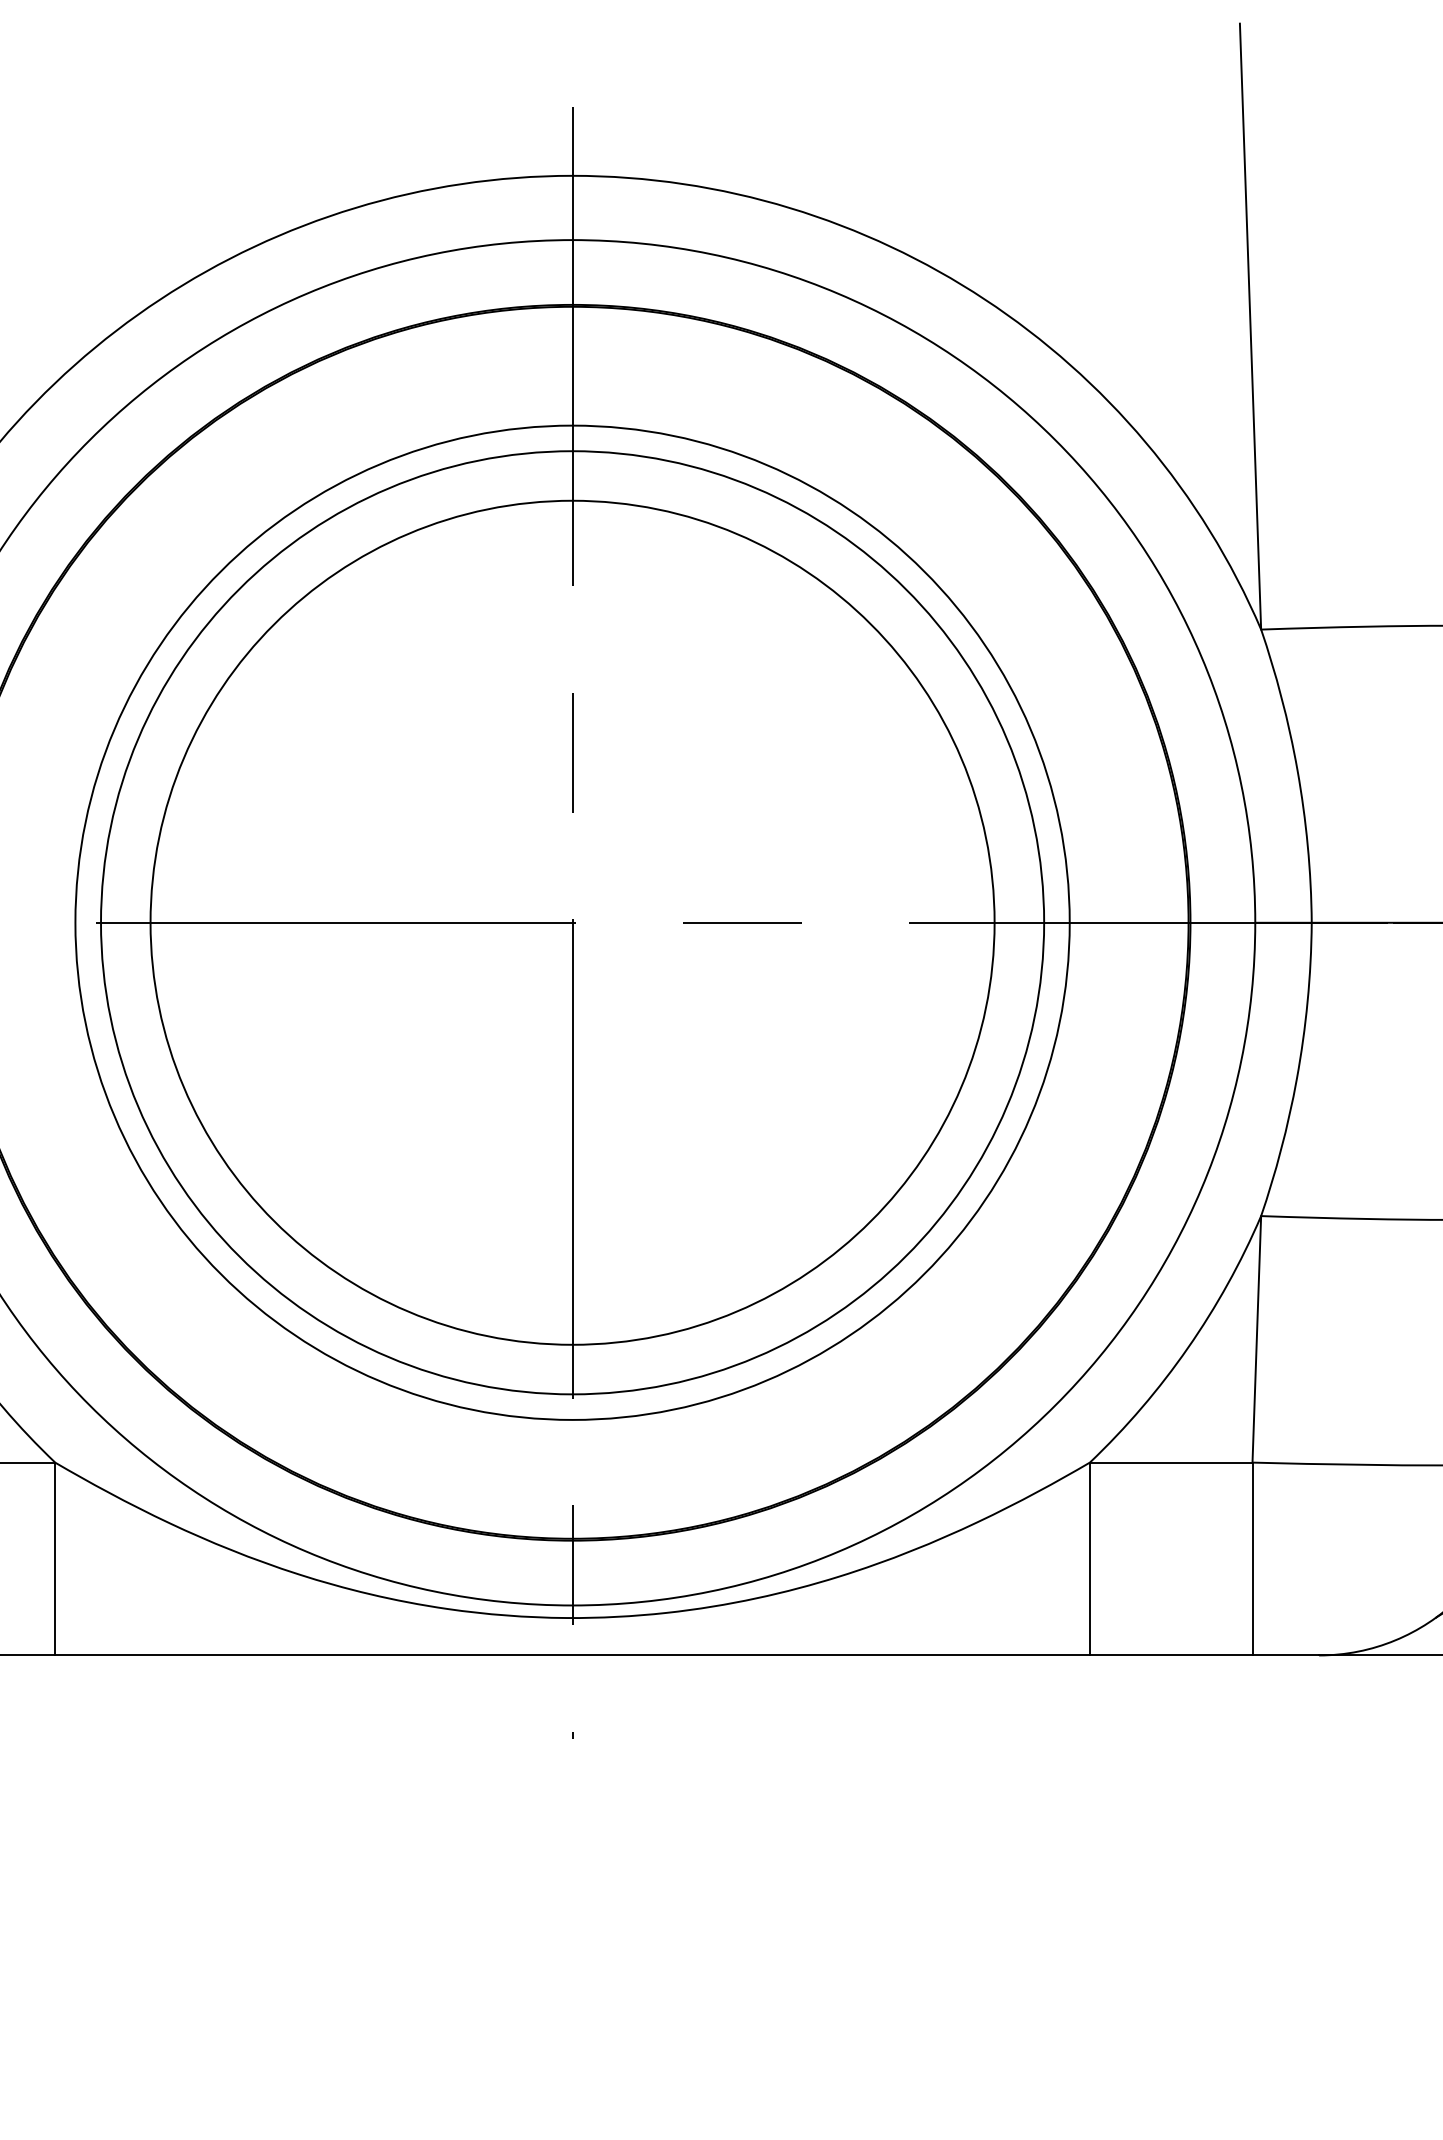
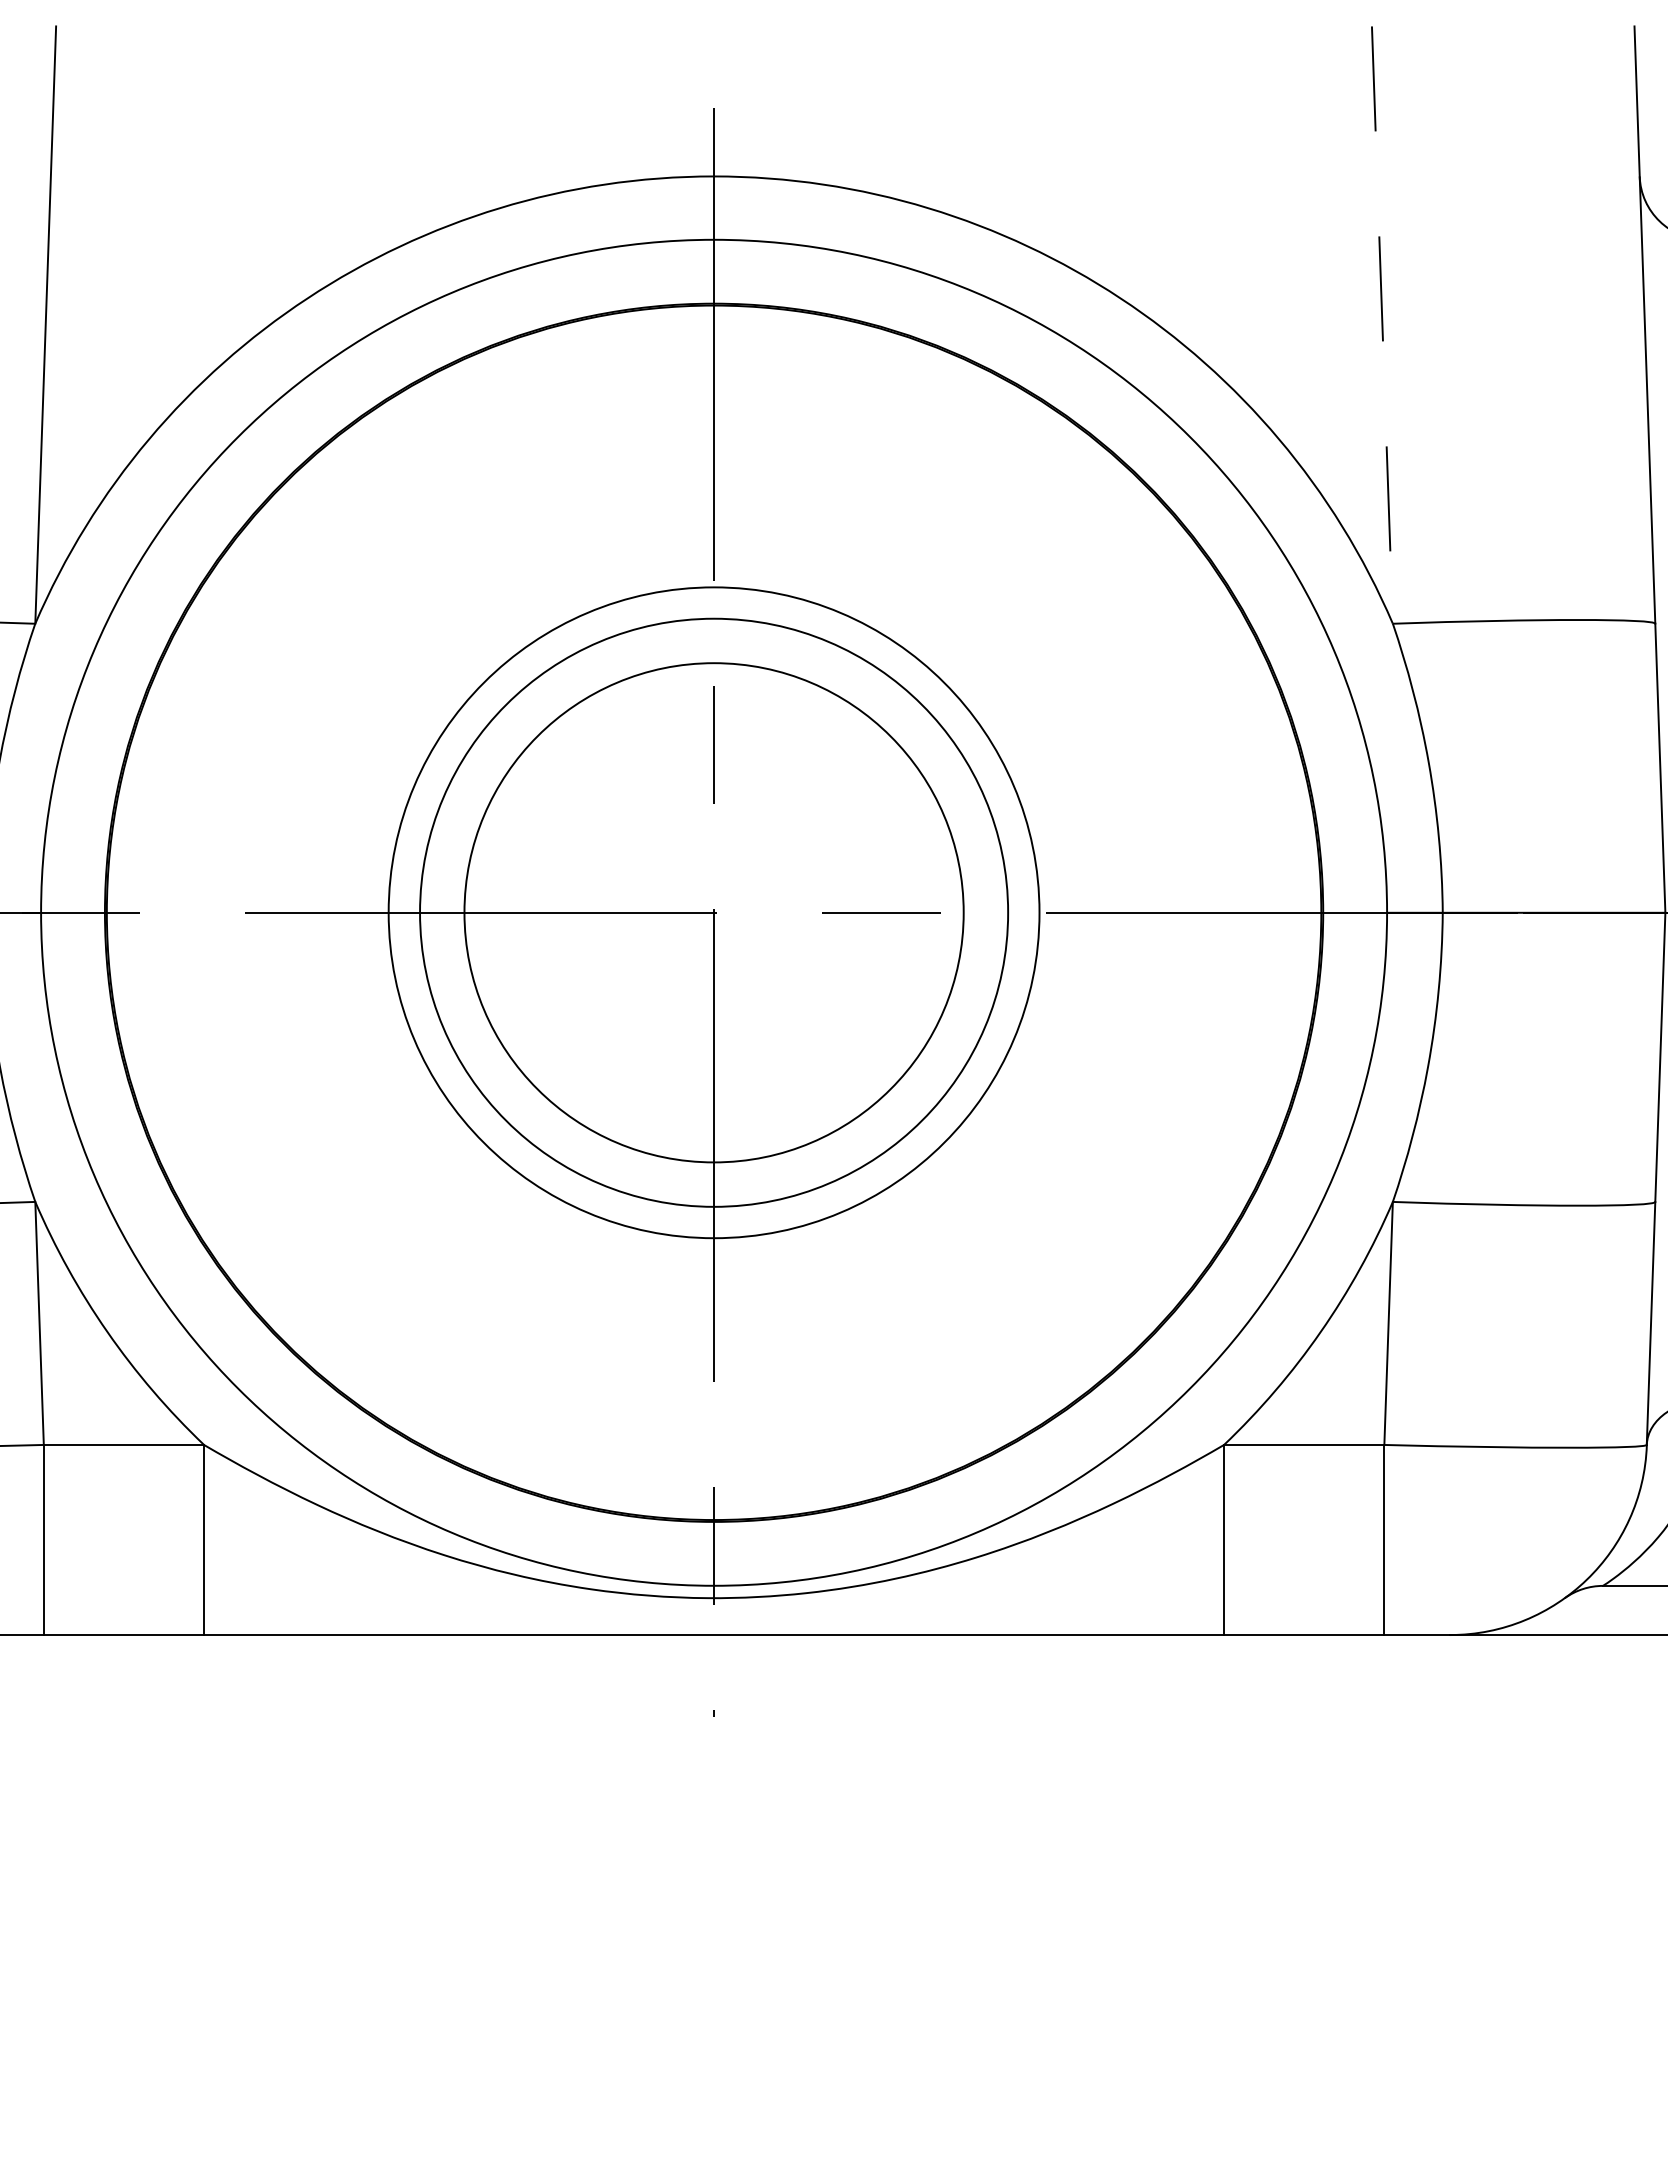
line: (1250, 327) -> (1382, 325), solid -> dashed
circle: (571, 922) -> (713, 912), size x0.7
circle: (573, 922) -> (714, 912), size x0.6
circle: (573, 922) -> (714, 912), size x0.6

